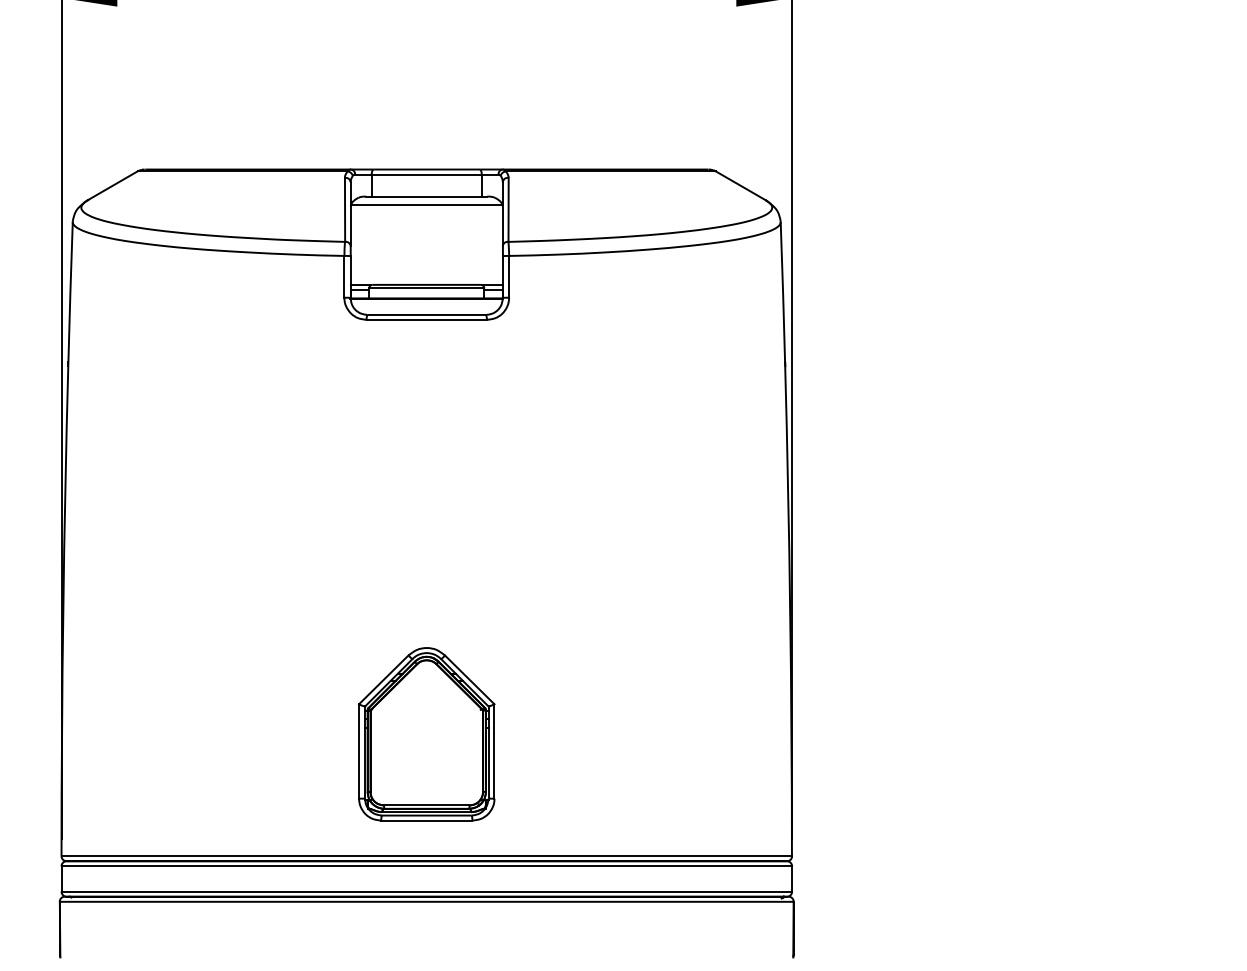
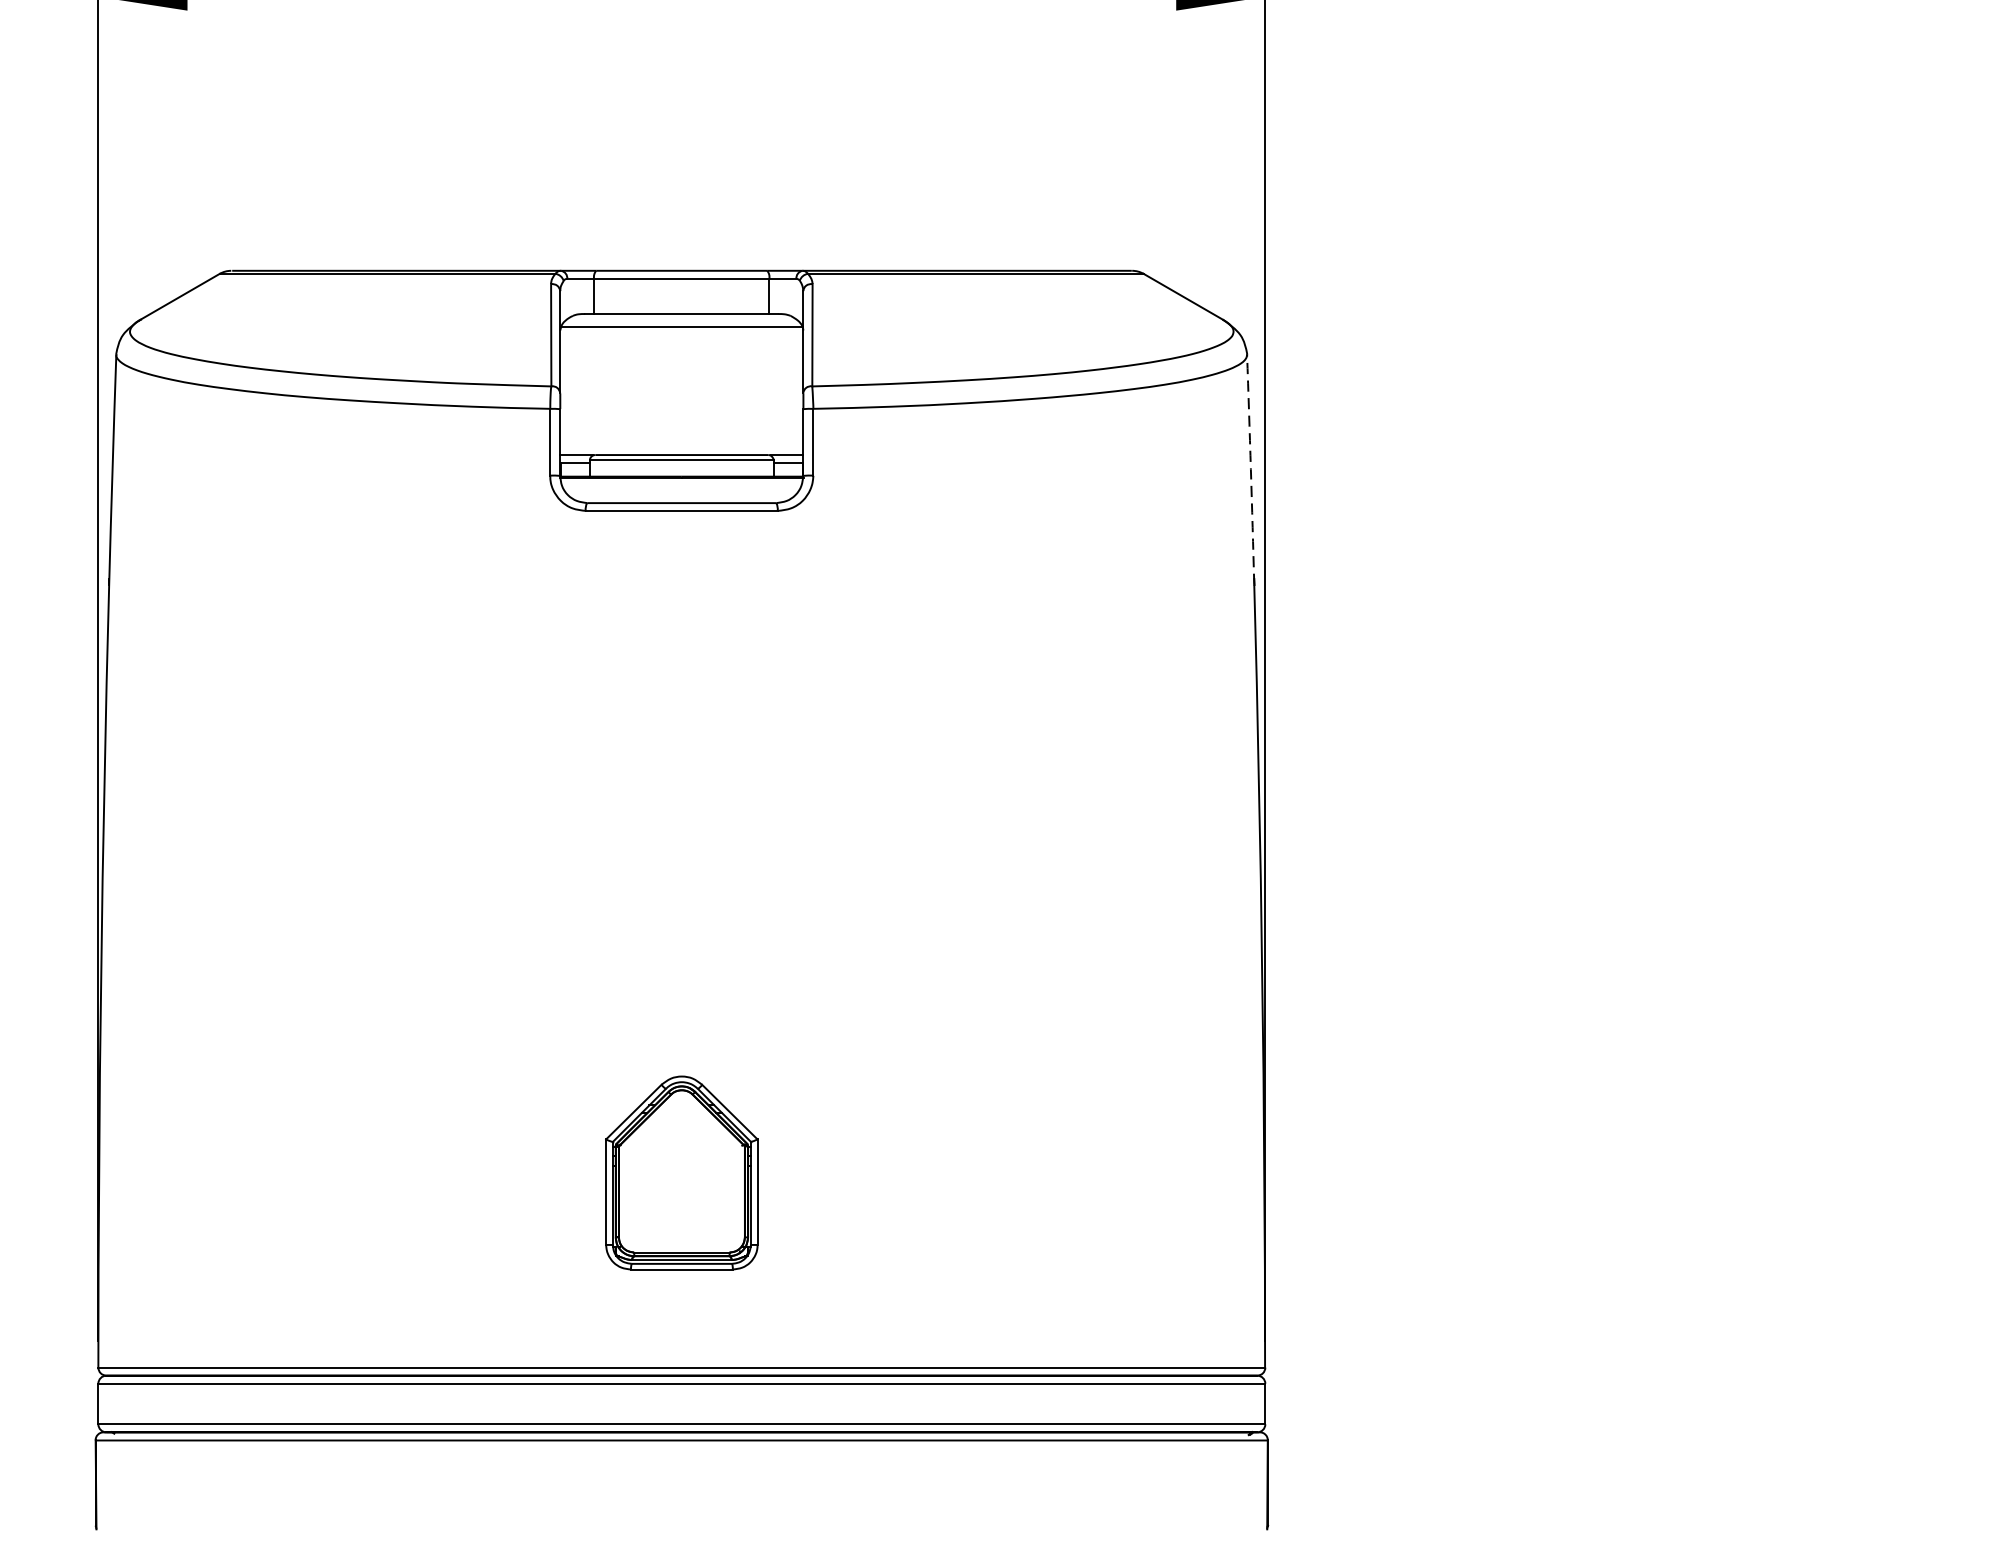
arc: (783, 293) -> (1251, 468), solid -> dashed
part: (426, 734) -> (681, 1173), size x0.7

